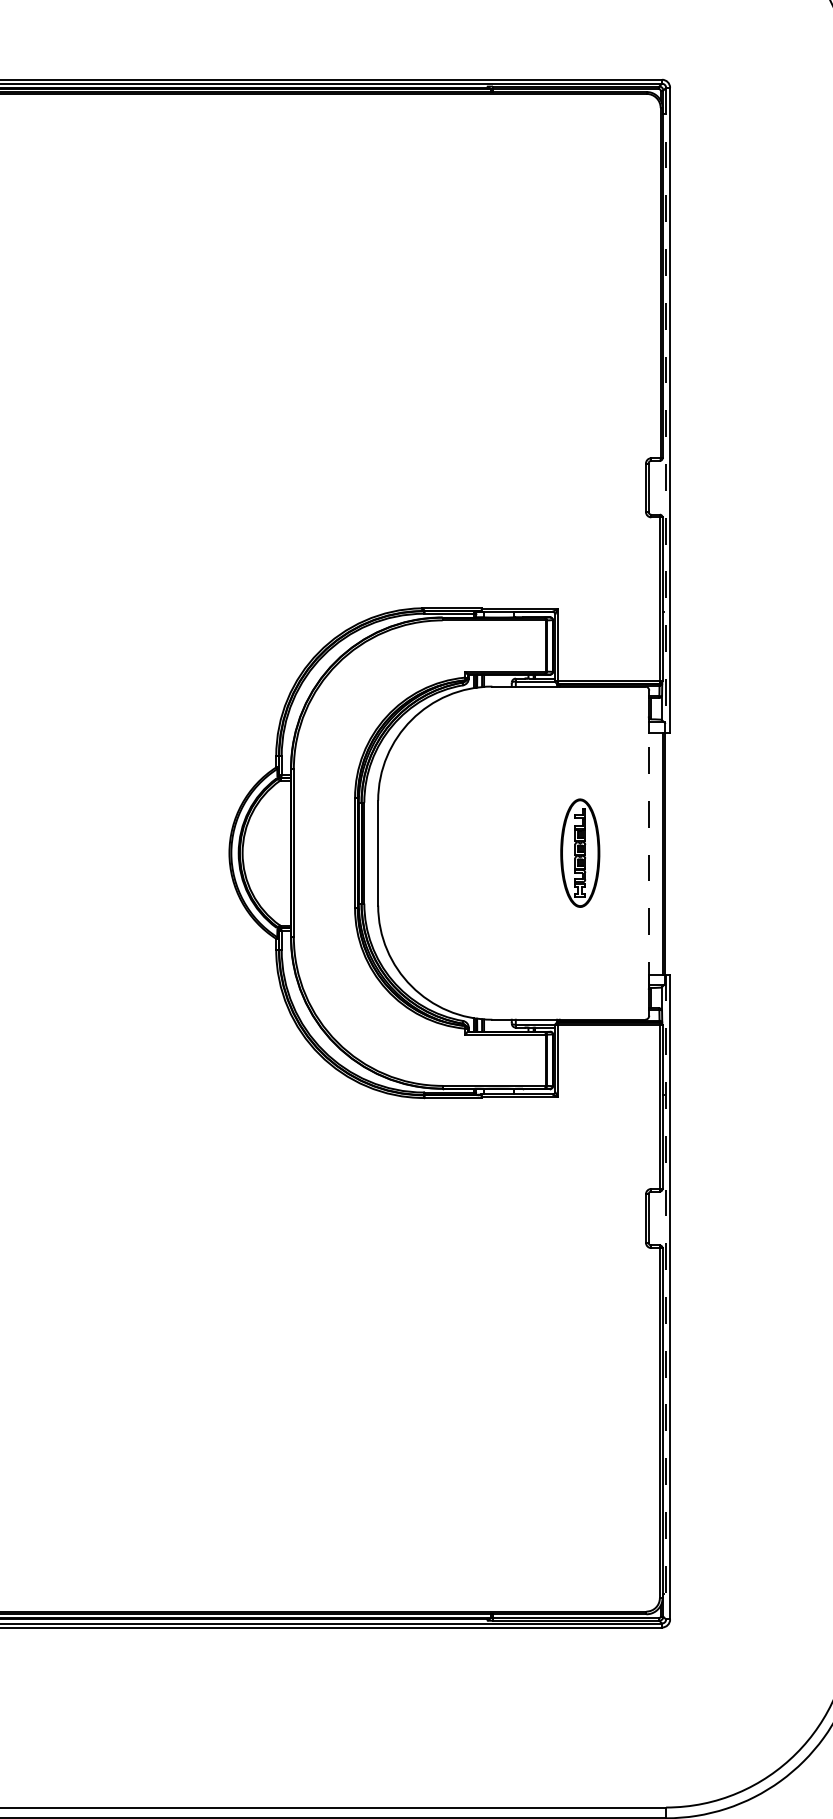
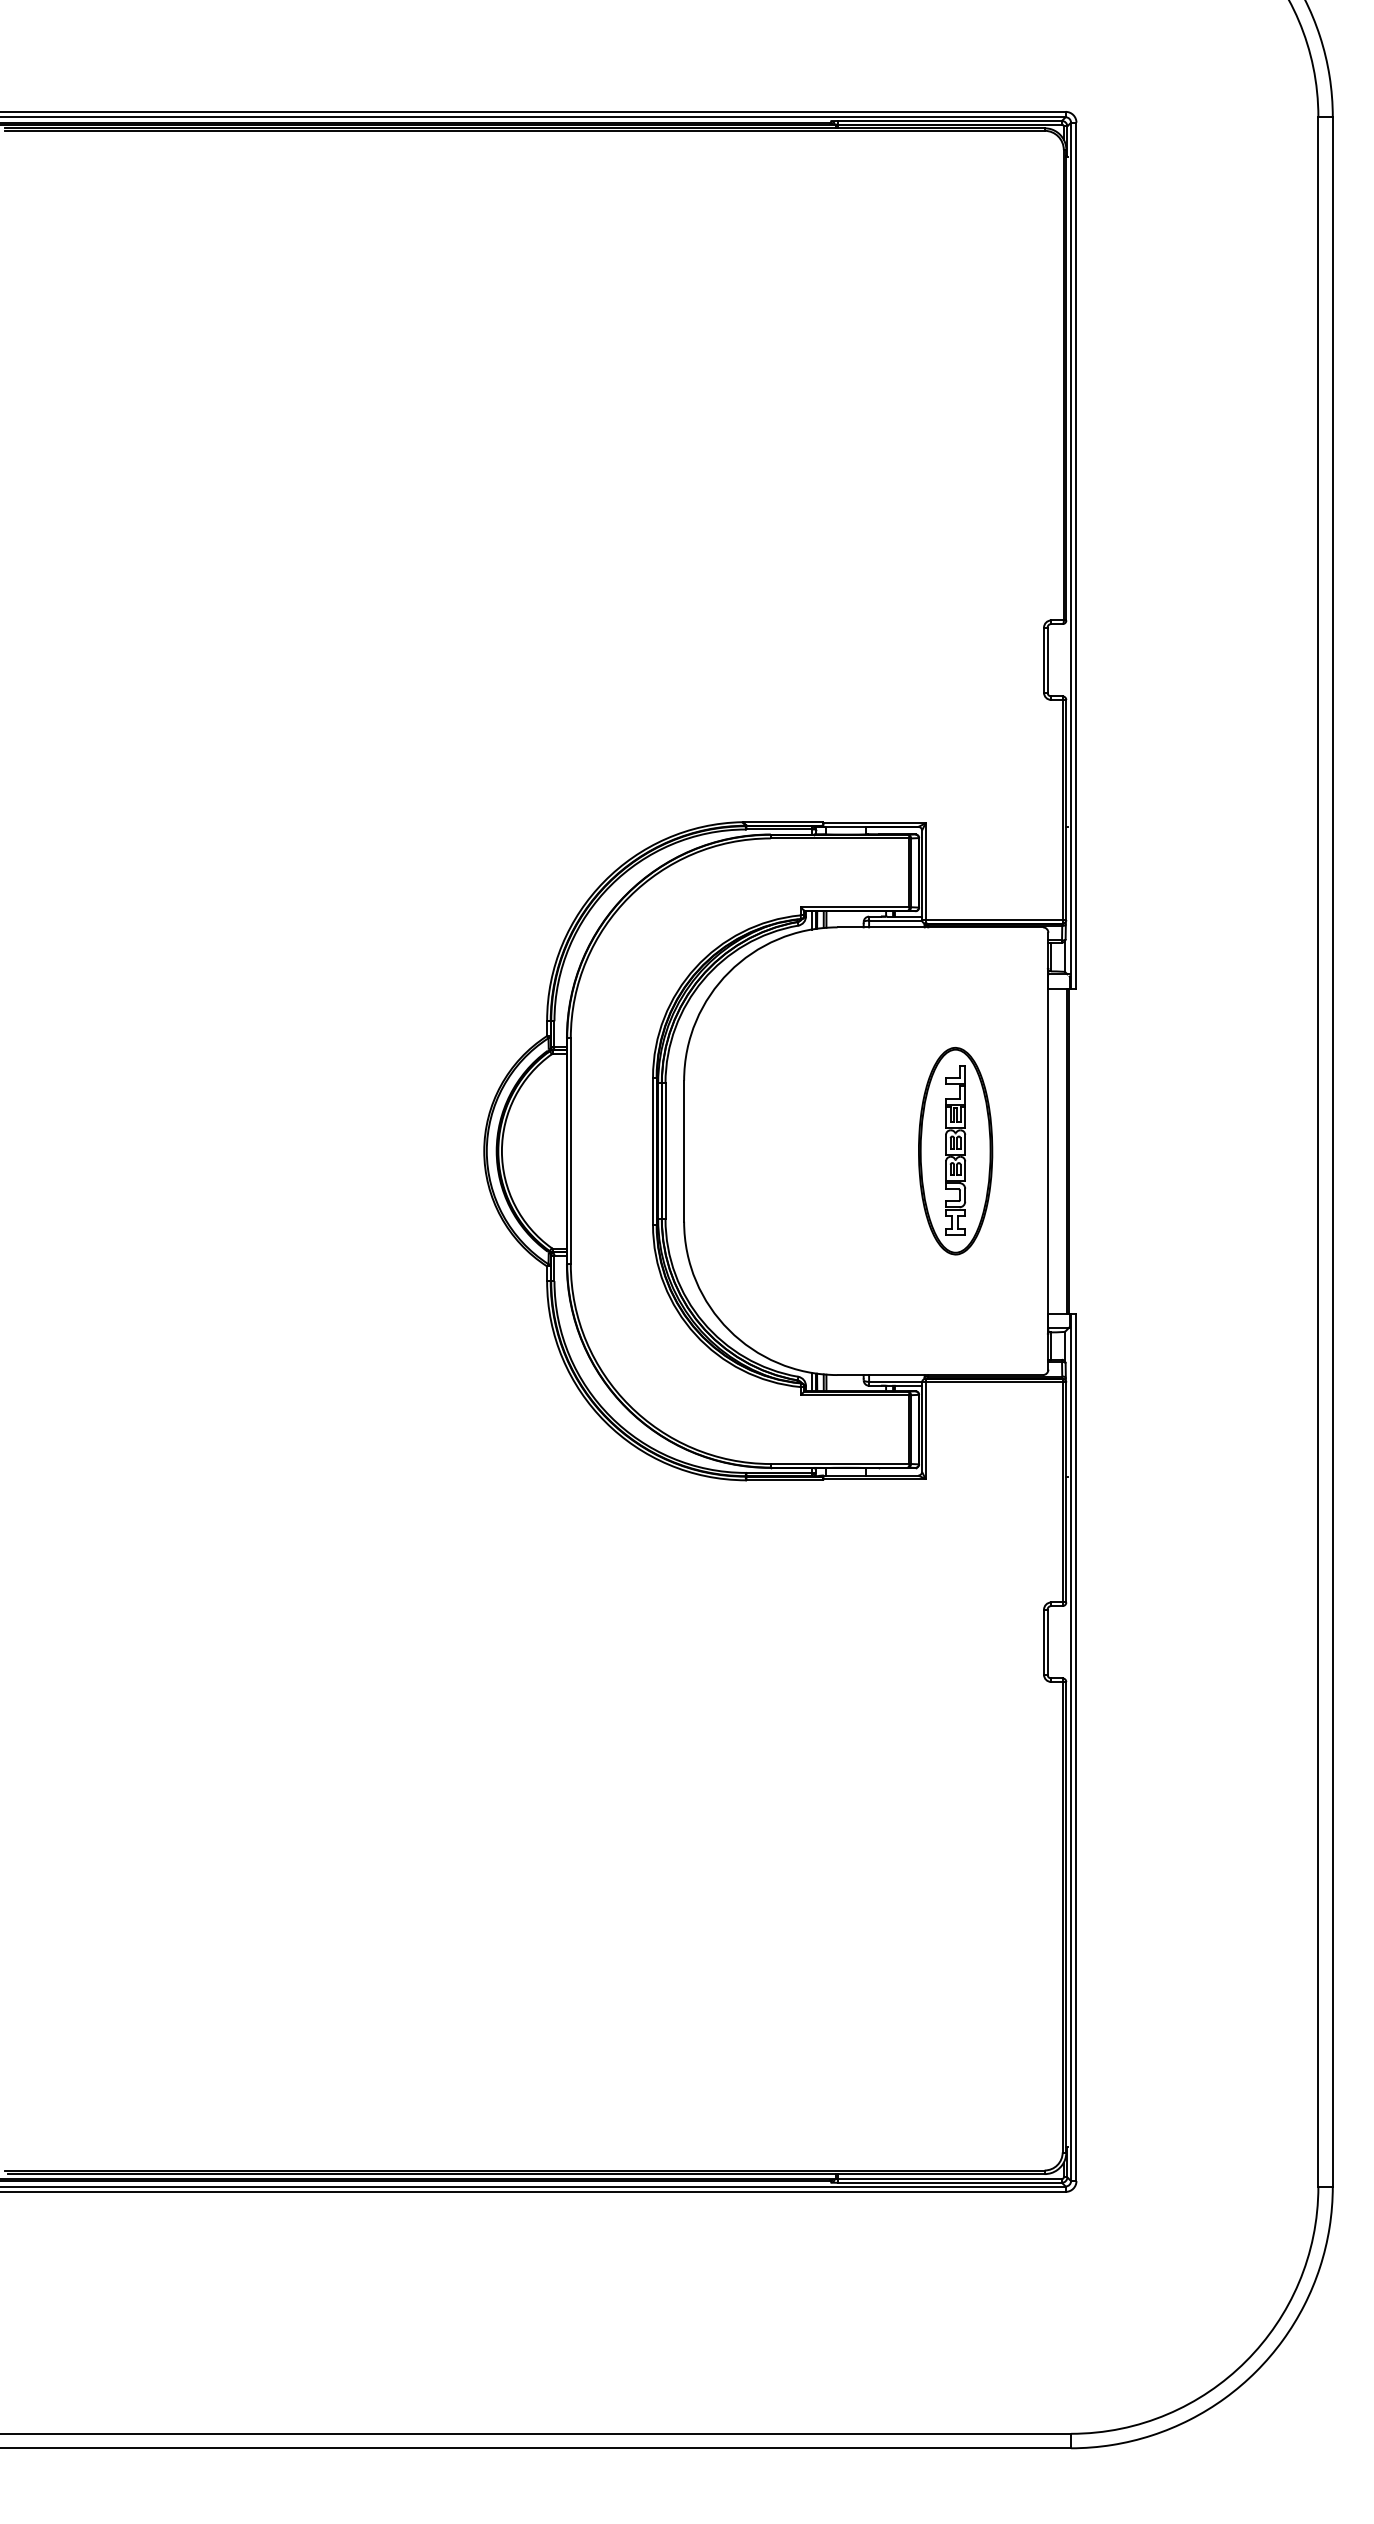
line: (666, 410) -> (1071, 556), dashed -> solid
line: (648, 852) -> (1047, 1150), dashed -> solid
part: (580, 853) -> (955, 1151), size x1.43
line: (666, 1297) -> (1071, 1748), dashed -> solid

